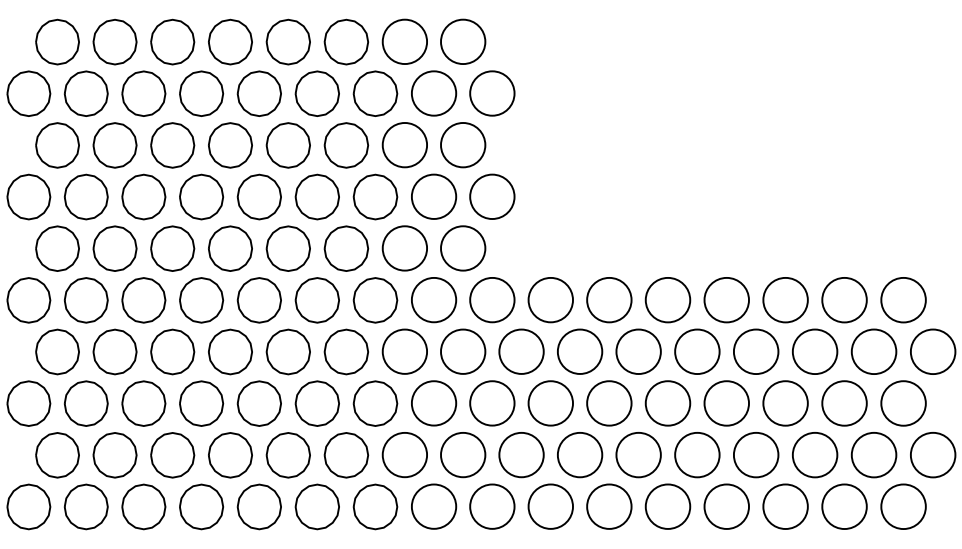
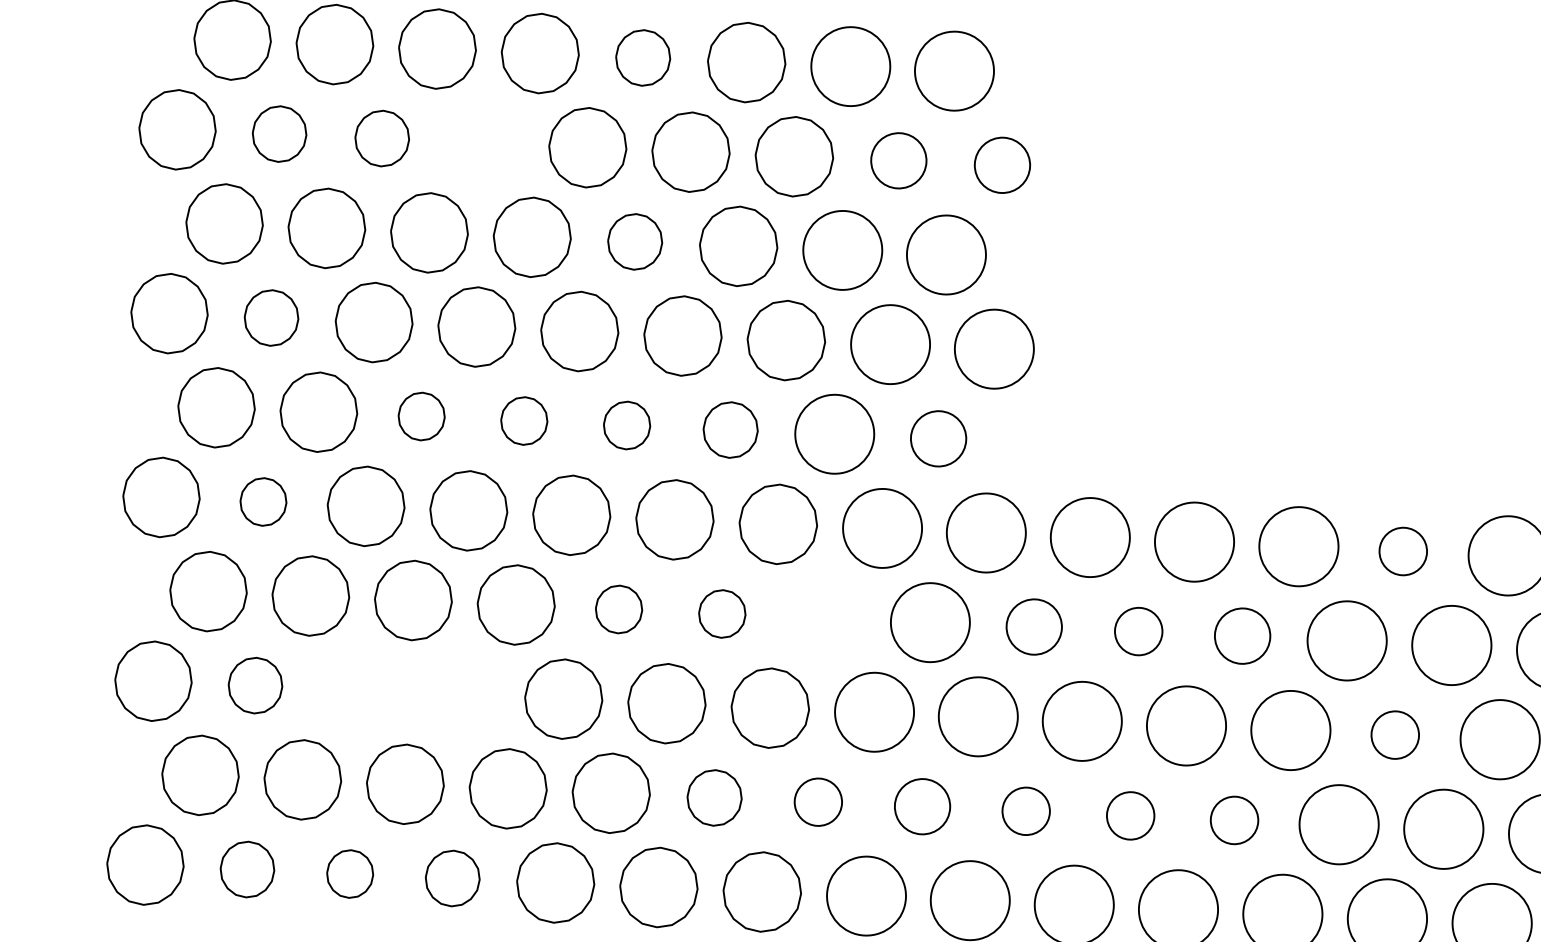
part: (287, 41) -> (641, 56), size x0.7
part: (85, 93) -> (278, 133), size x0.7
part: (143, 93) -> (381, 138), size x0.7
part: (201, 93) -> (484, 142), removed
part: (434, 93) -> (899, 160), size x0.7
part: (492, 93) -> (1002, 165), size x0.7
part: (287, 145) -> (633, 241), size x0.7
part: (85, 196) -> (270, 317), size x0.7
part: (172, 248) -> (421, 416), size x0.6
part: (230, 248) -> (524, 420), size x0.6
part: (287, 248) -> (625, 425), size x0.6
part: (346, 248) -> (730, 429), size x0.7
part: (463, 248) -> (939, 438), size x0.7
part: (85, 300) -> (262, 502), size x0.6
part: (726, 300) -> (1402, 551), size x0.6
part: (287, 351) -> (617, 608), size x0.6
part: (345, 351) -> (721, 613), size x0.6
part: (404, 351) -> (826, 617), removed
part: (521, 351) -> (1034, 626), size x0.7
part: (580, 351) -> (1139, 631), size x0.6
part: (638, 351) -> (1242, 635), size x0.7
part: (85, 403) -> (254, 685), size x0.7
part: (143, 403) -> (357, 689), removed
part: (201, 403) -> (460, 694), removed
part: (726, 403) -> (1394, 735), size x0.6
part: (346, 455) -> (714, 798), size x0.7
part: (404, 455) -> (817, 802), size x0.6
part: (463, 455) -> (922, 807), size x0.7
part: (521, 455) -> (1026, 811), size x0.6
part: (580, 455) -> (1131, 816), size x0.6
part: (638, 455) -> (1234, 820), size x0.6
part: (85, 506) -> (246, 868), size x0.7
part: (143, 506) -> (349, 873), size x0.6
part: (201, 506) -> (452, 877), size x0.7

